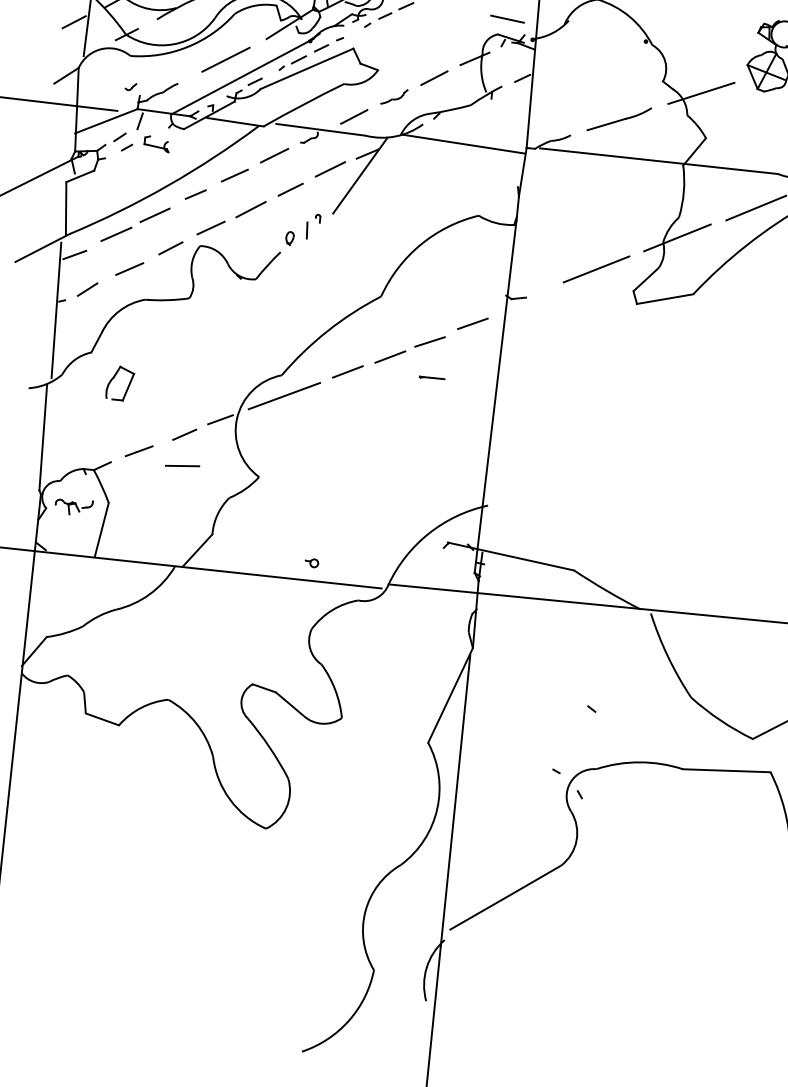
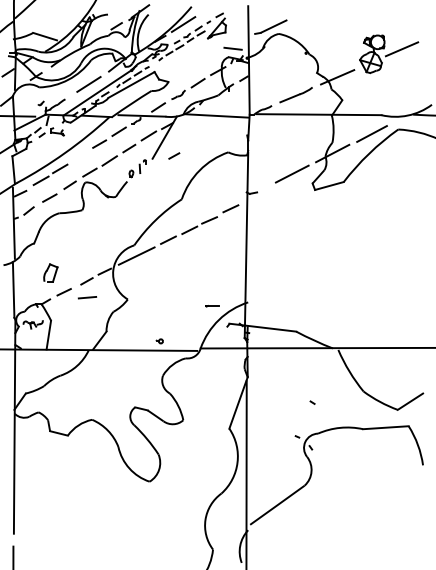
line: (196, 193) -> (174, 155), moved
line: (431, 378) -> (212, 306), moved
part: (119, 382) -> (50, 272), moved

